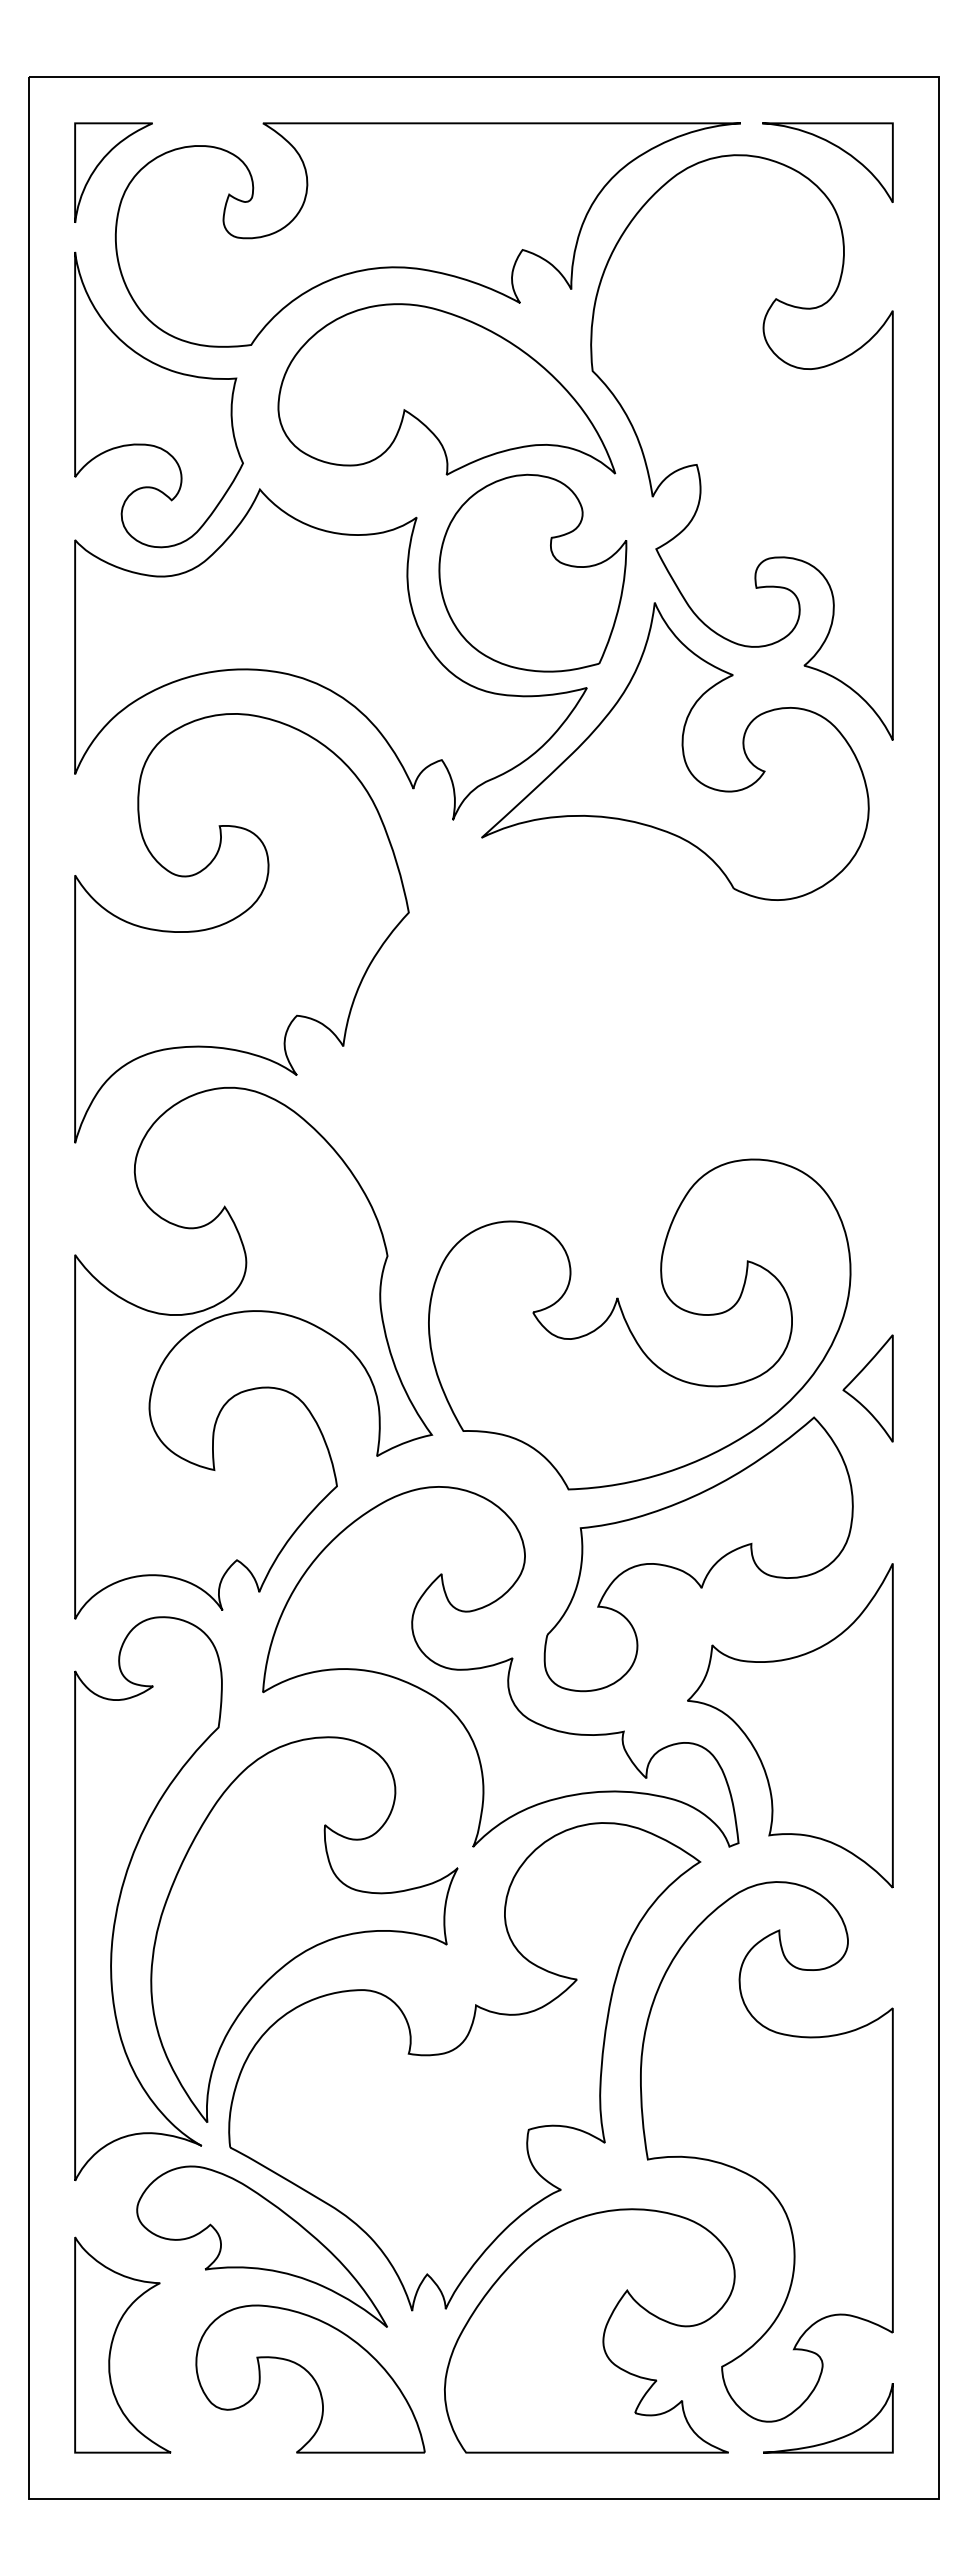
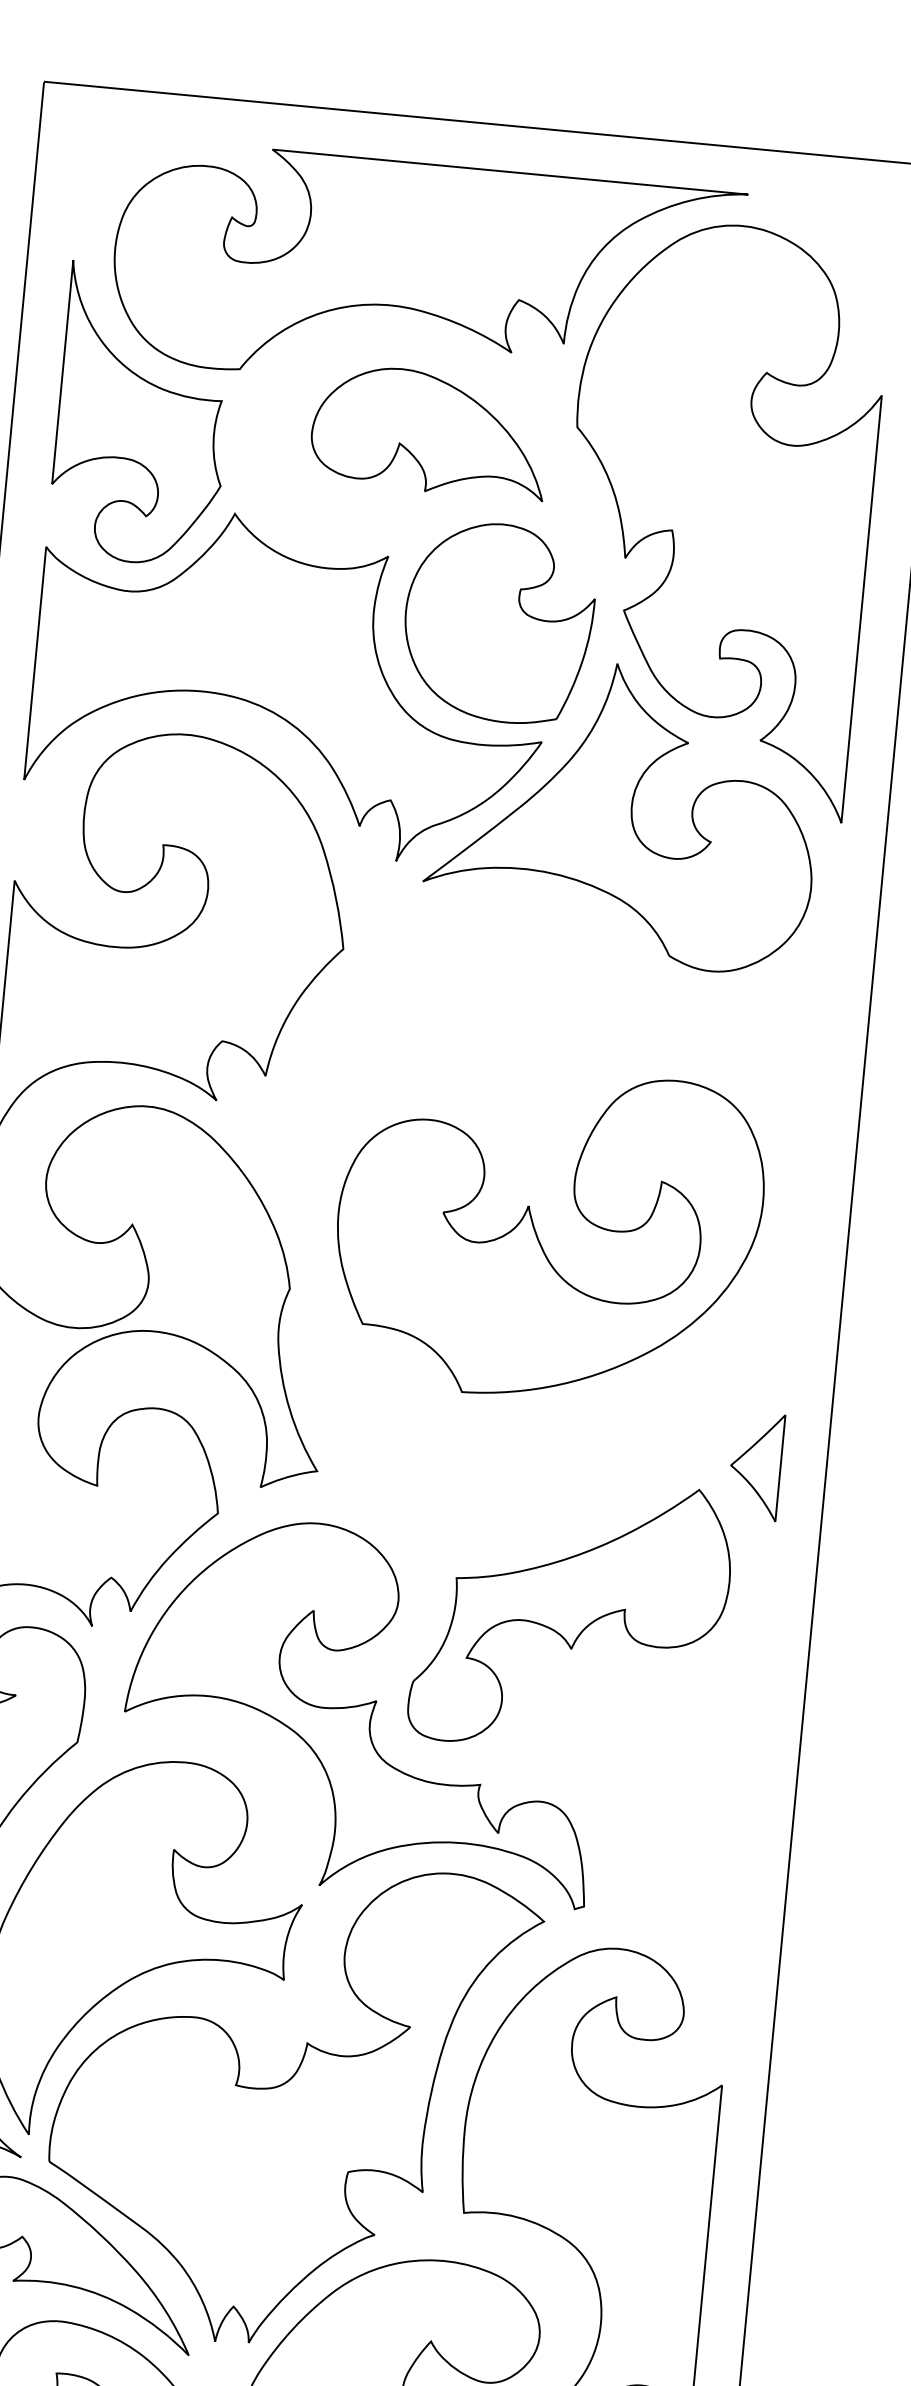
part: (836, 147) -> (841, 227), removed
part: (102, 161) -> (109, 172), removed
part: (446, 389) -> (430, 431), size x0.7
part: (630, 1328) -> (538, 1237), moved
part: (790, 1725) -> (646, 1794), removed

